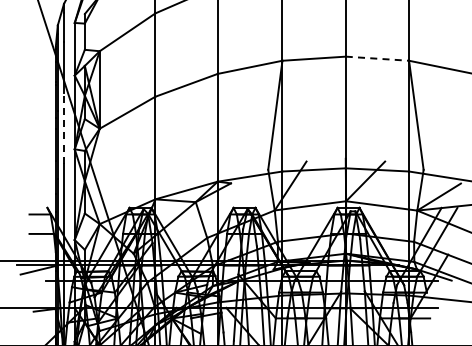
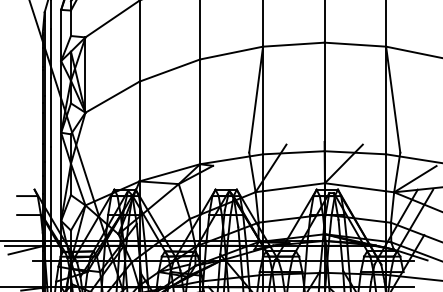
line: (377, 58) -> (355, 44), dashed -> solid
line: (64, 128) -> (51, 112), dashed -> solid

